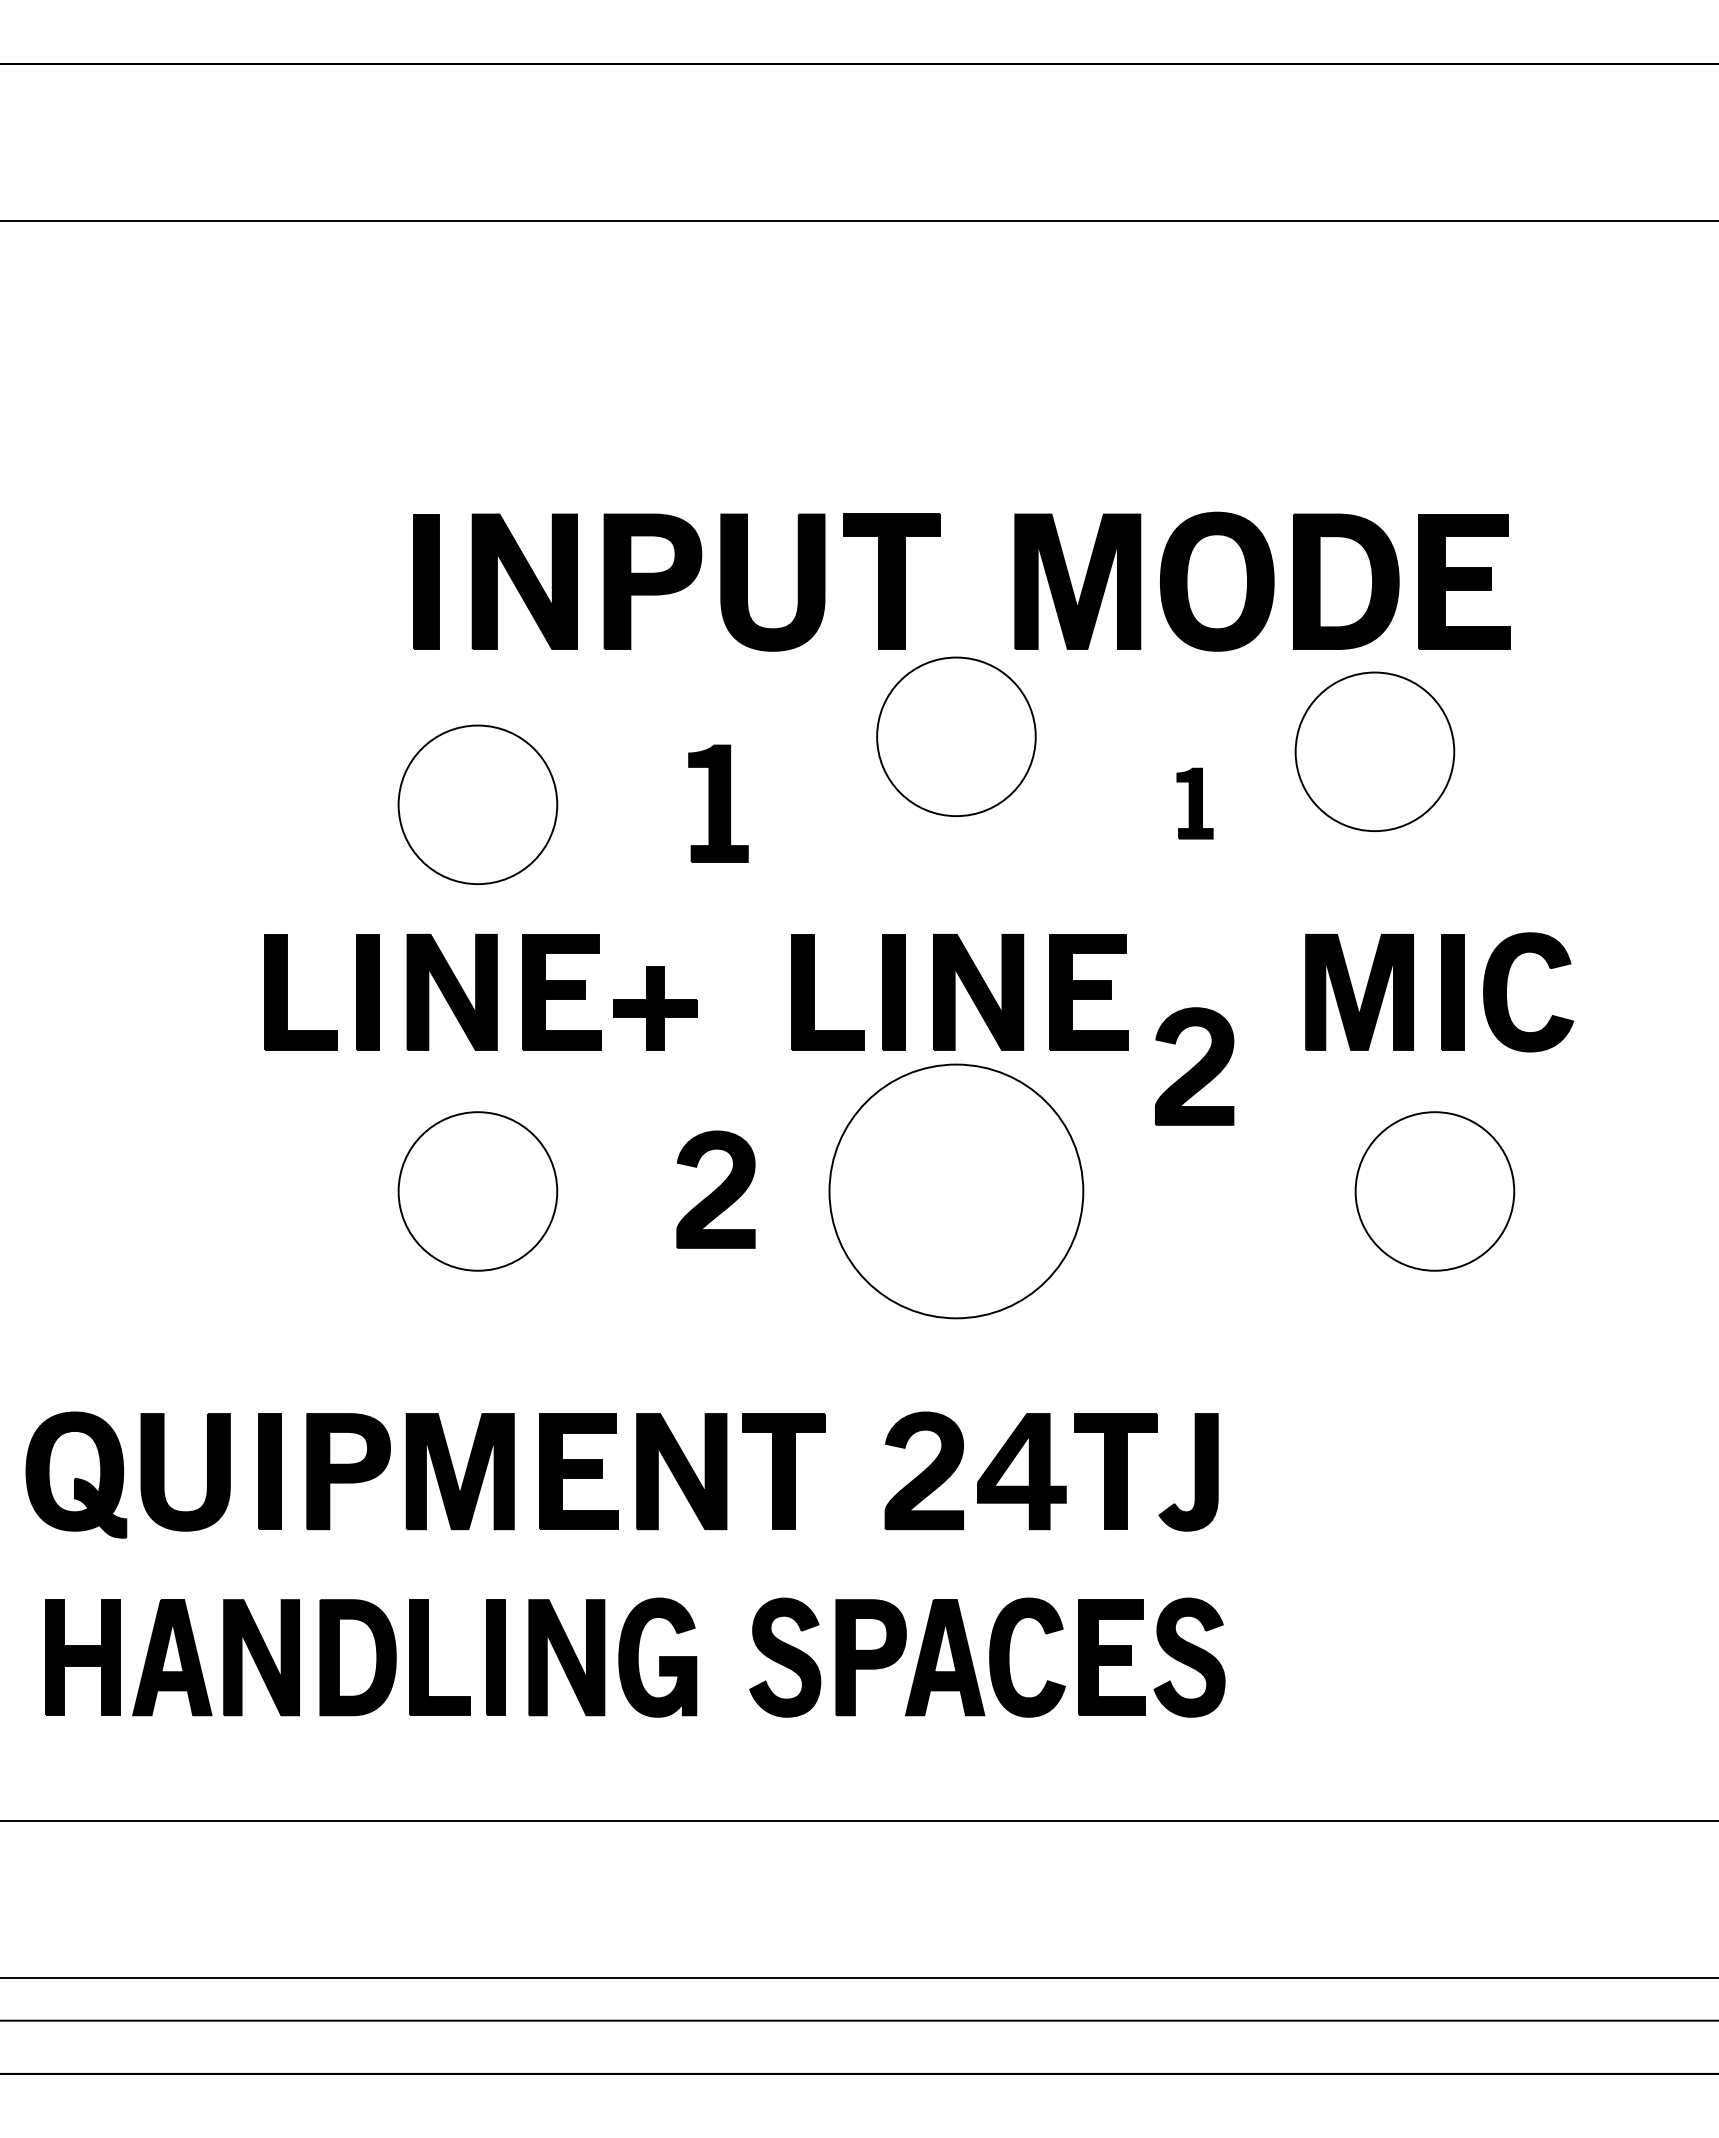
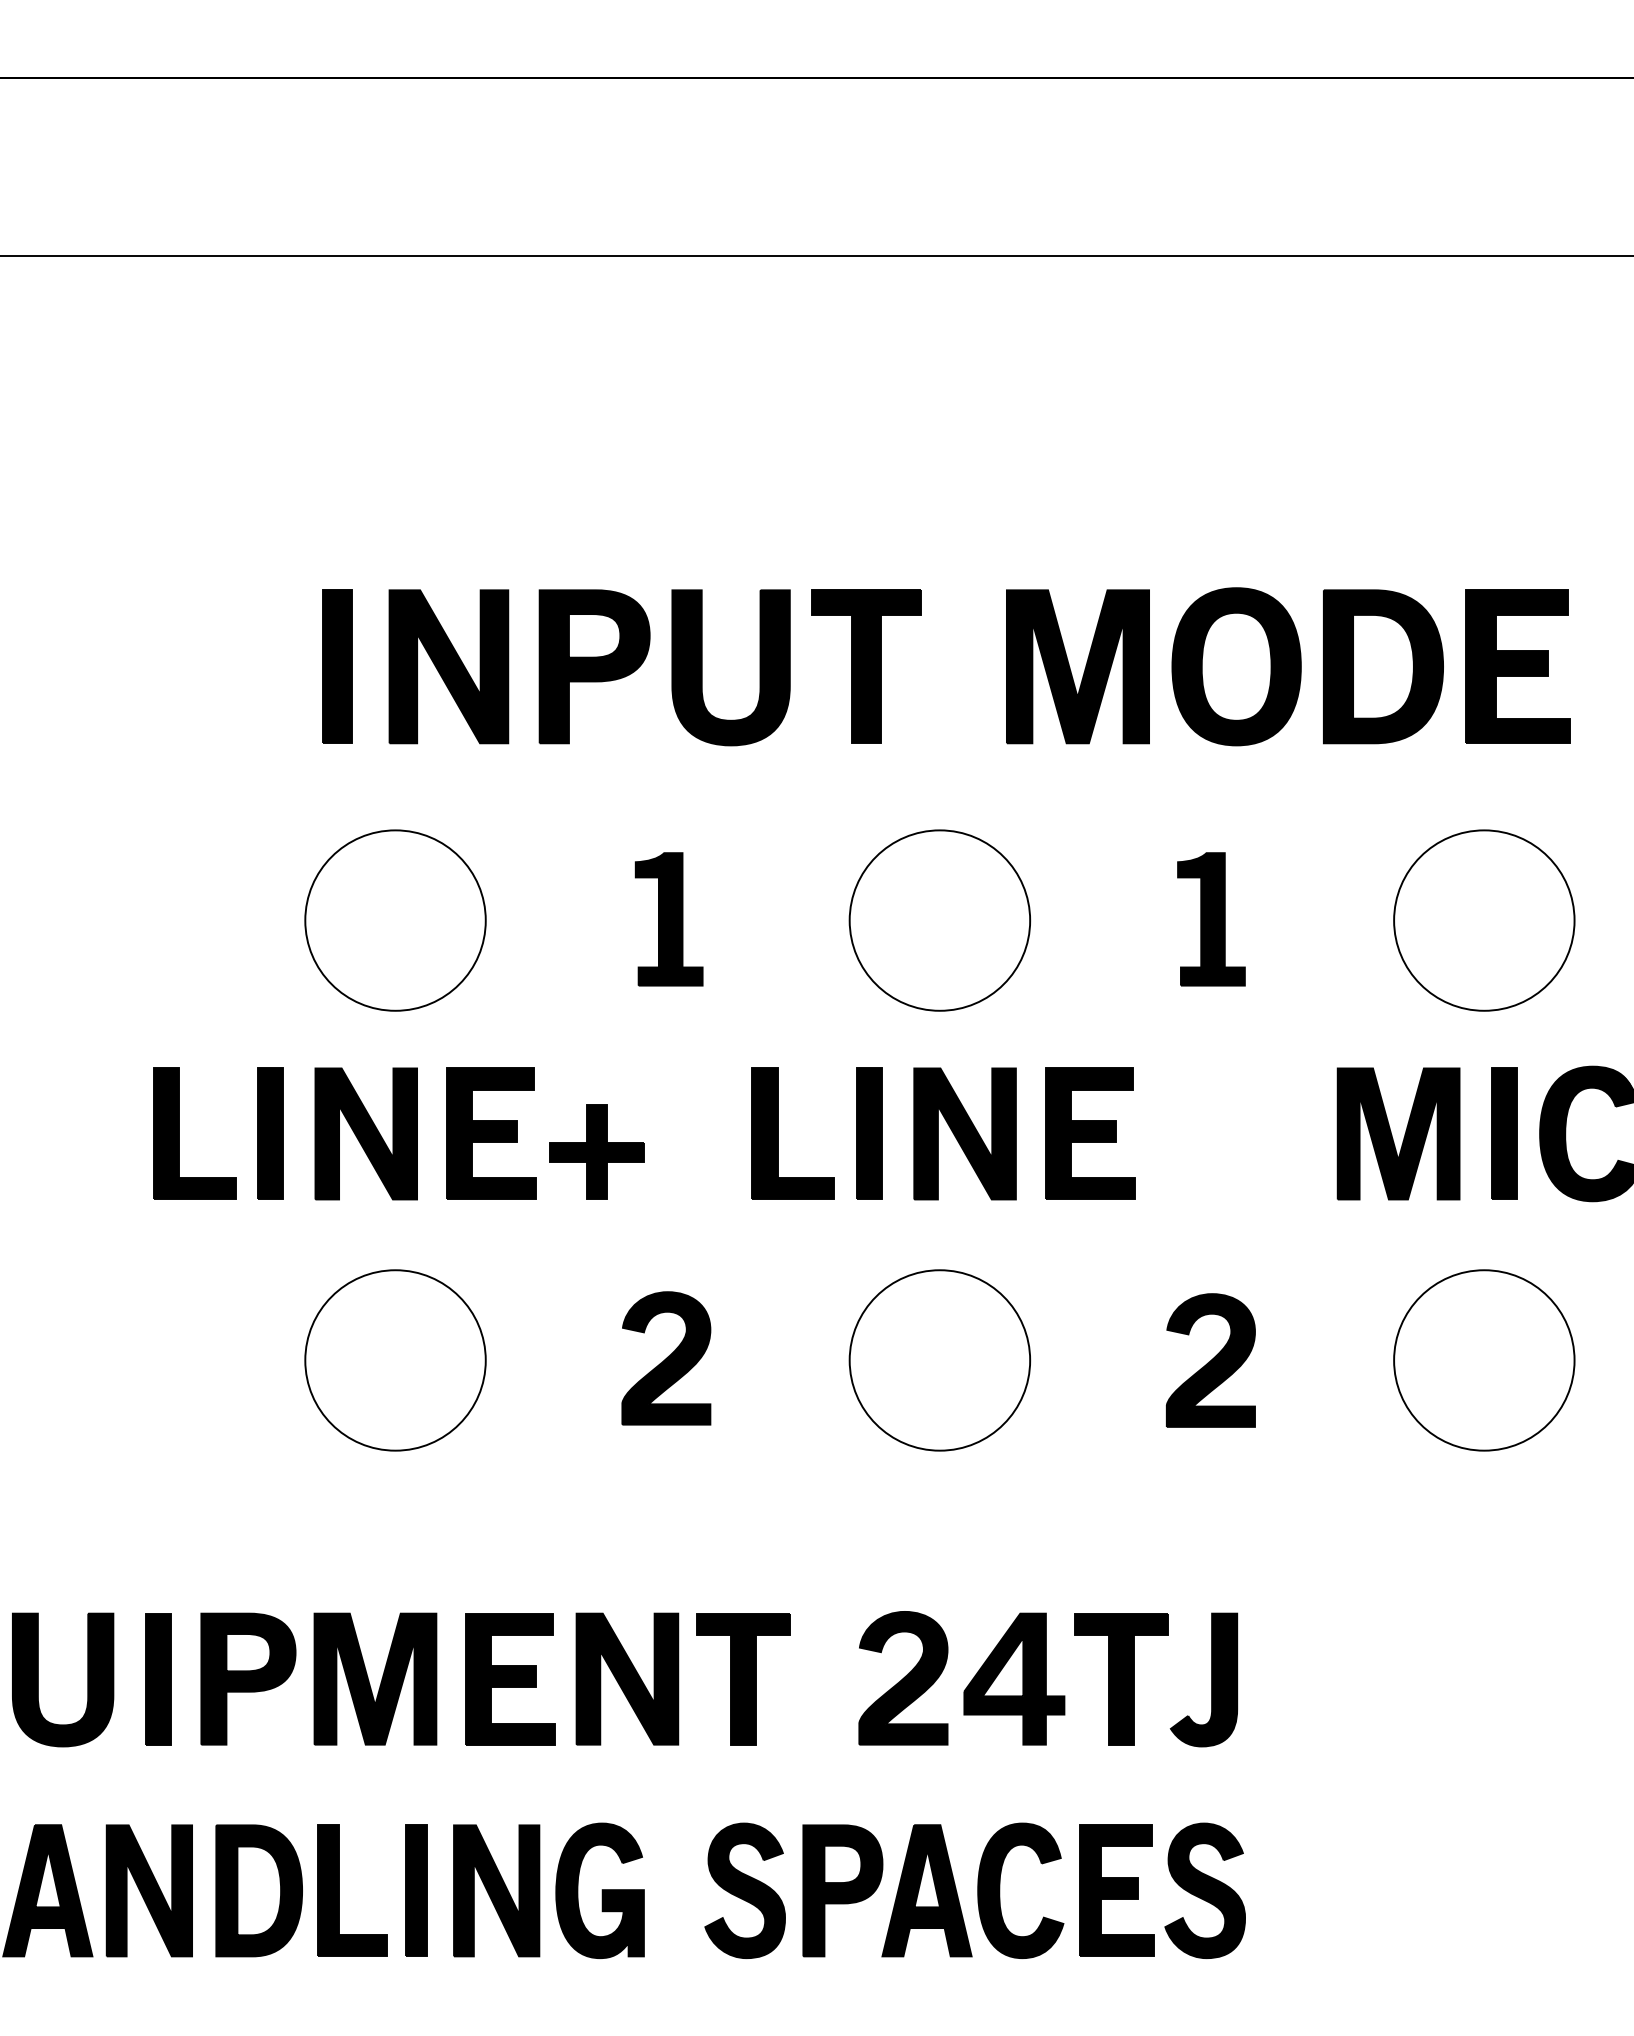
part: (956, 736) -> (939, 920), moved
part: (1374, 751) -> (1483, 920), moved
part: (1194, 803) -> (1210, 919), size x1.67
part: (1194, 1066) -> (1210, 1360), moved
part: (956, 1191) -> (939, 1360), size x0.62

